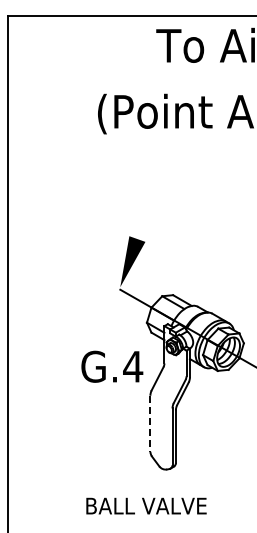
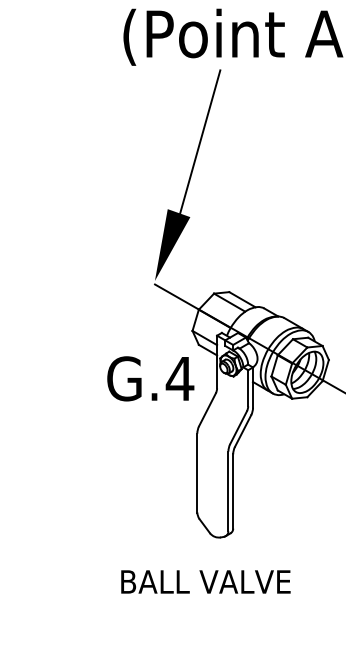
line: (151, 188) -> (198, 142), added
text: (112, 366) -> (151, 378), moved
line: (150, 424) -> (197, 474), dashed -> solid
text: (146, 505) -> (205, 581), moved

